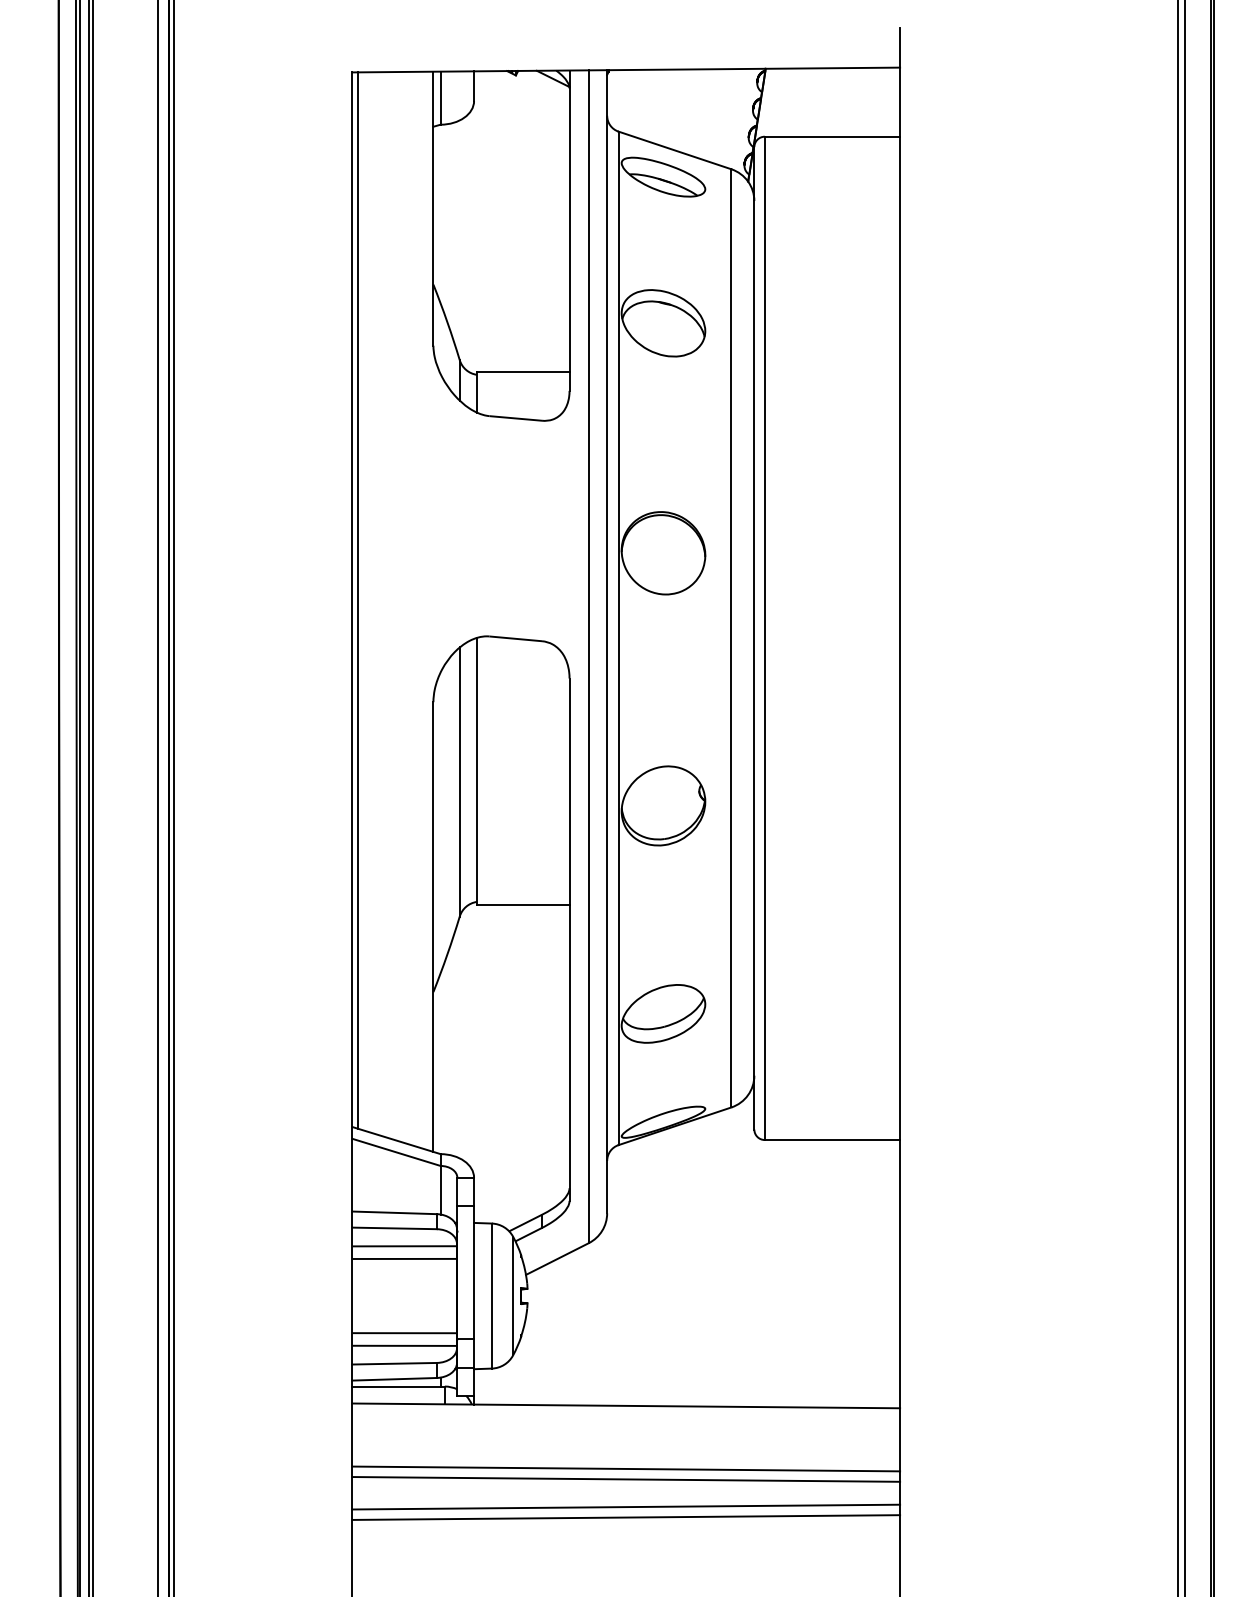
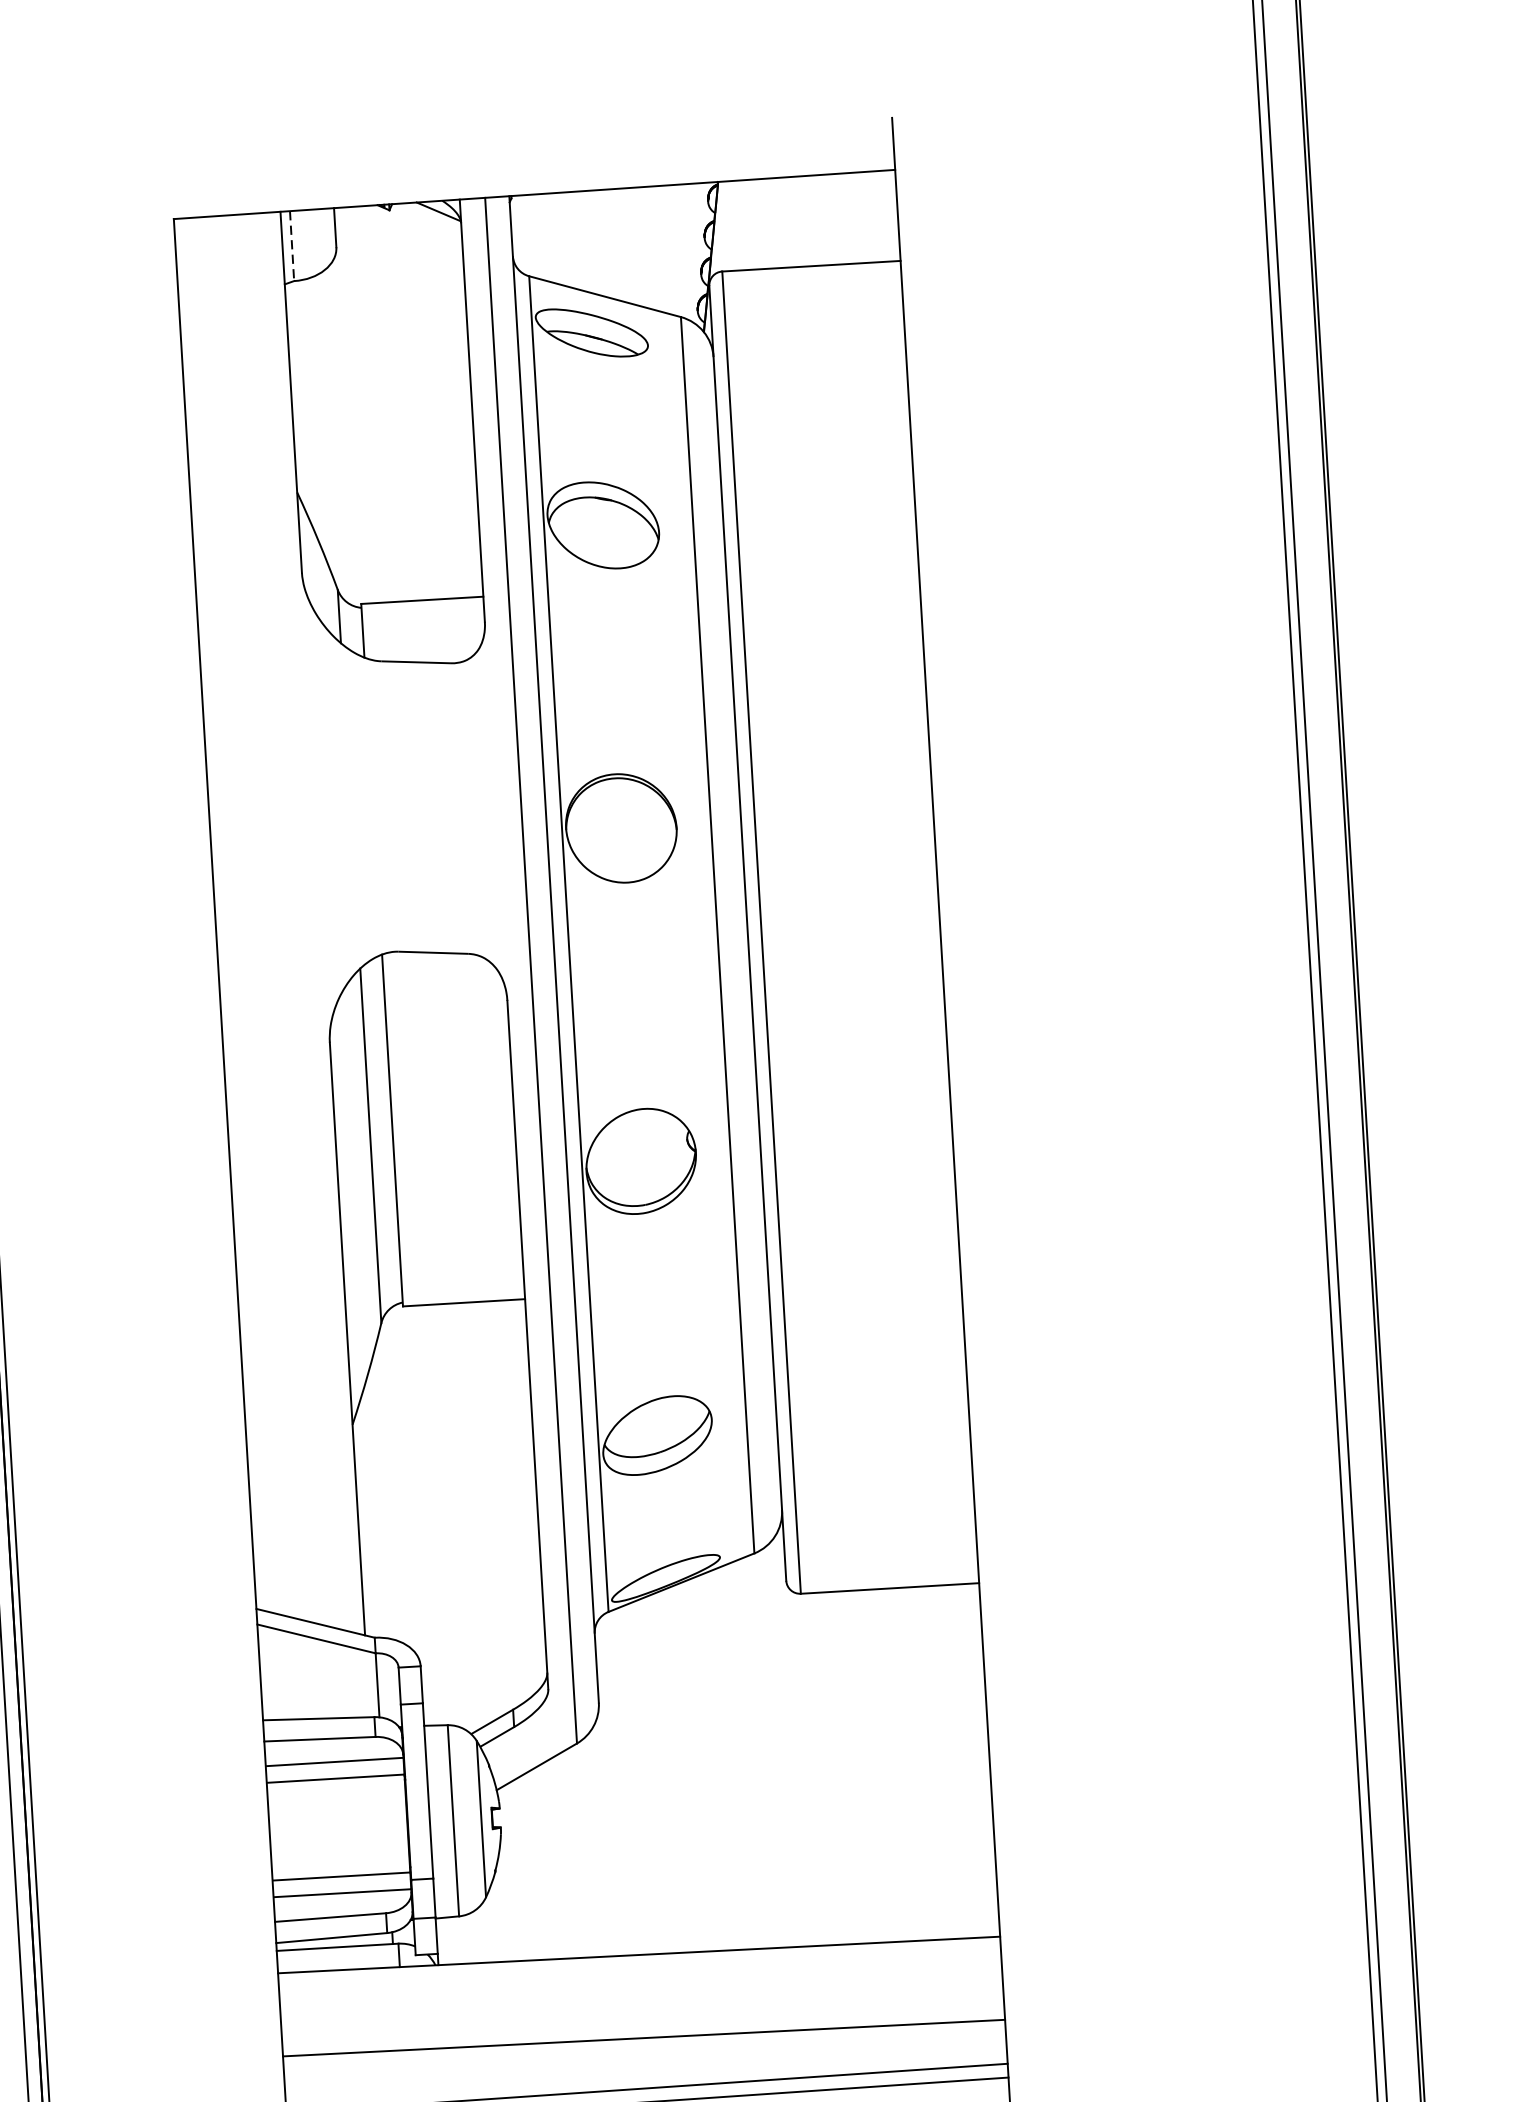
line: (440, 98) -> (291, 246), solid -> dashed
line: (357, 600) -> (221, 914), removed
line: (626, 1479) -> (645, 2051), removed

